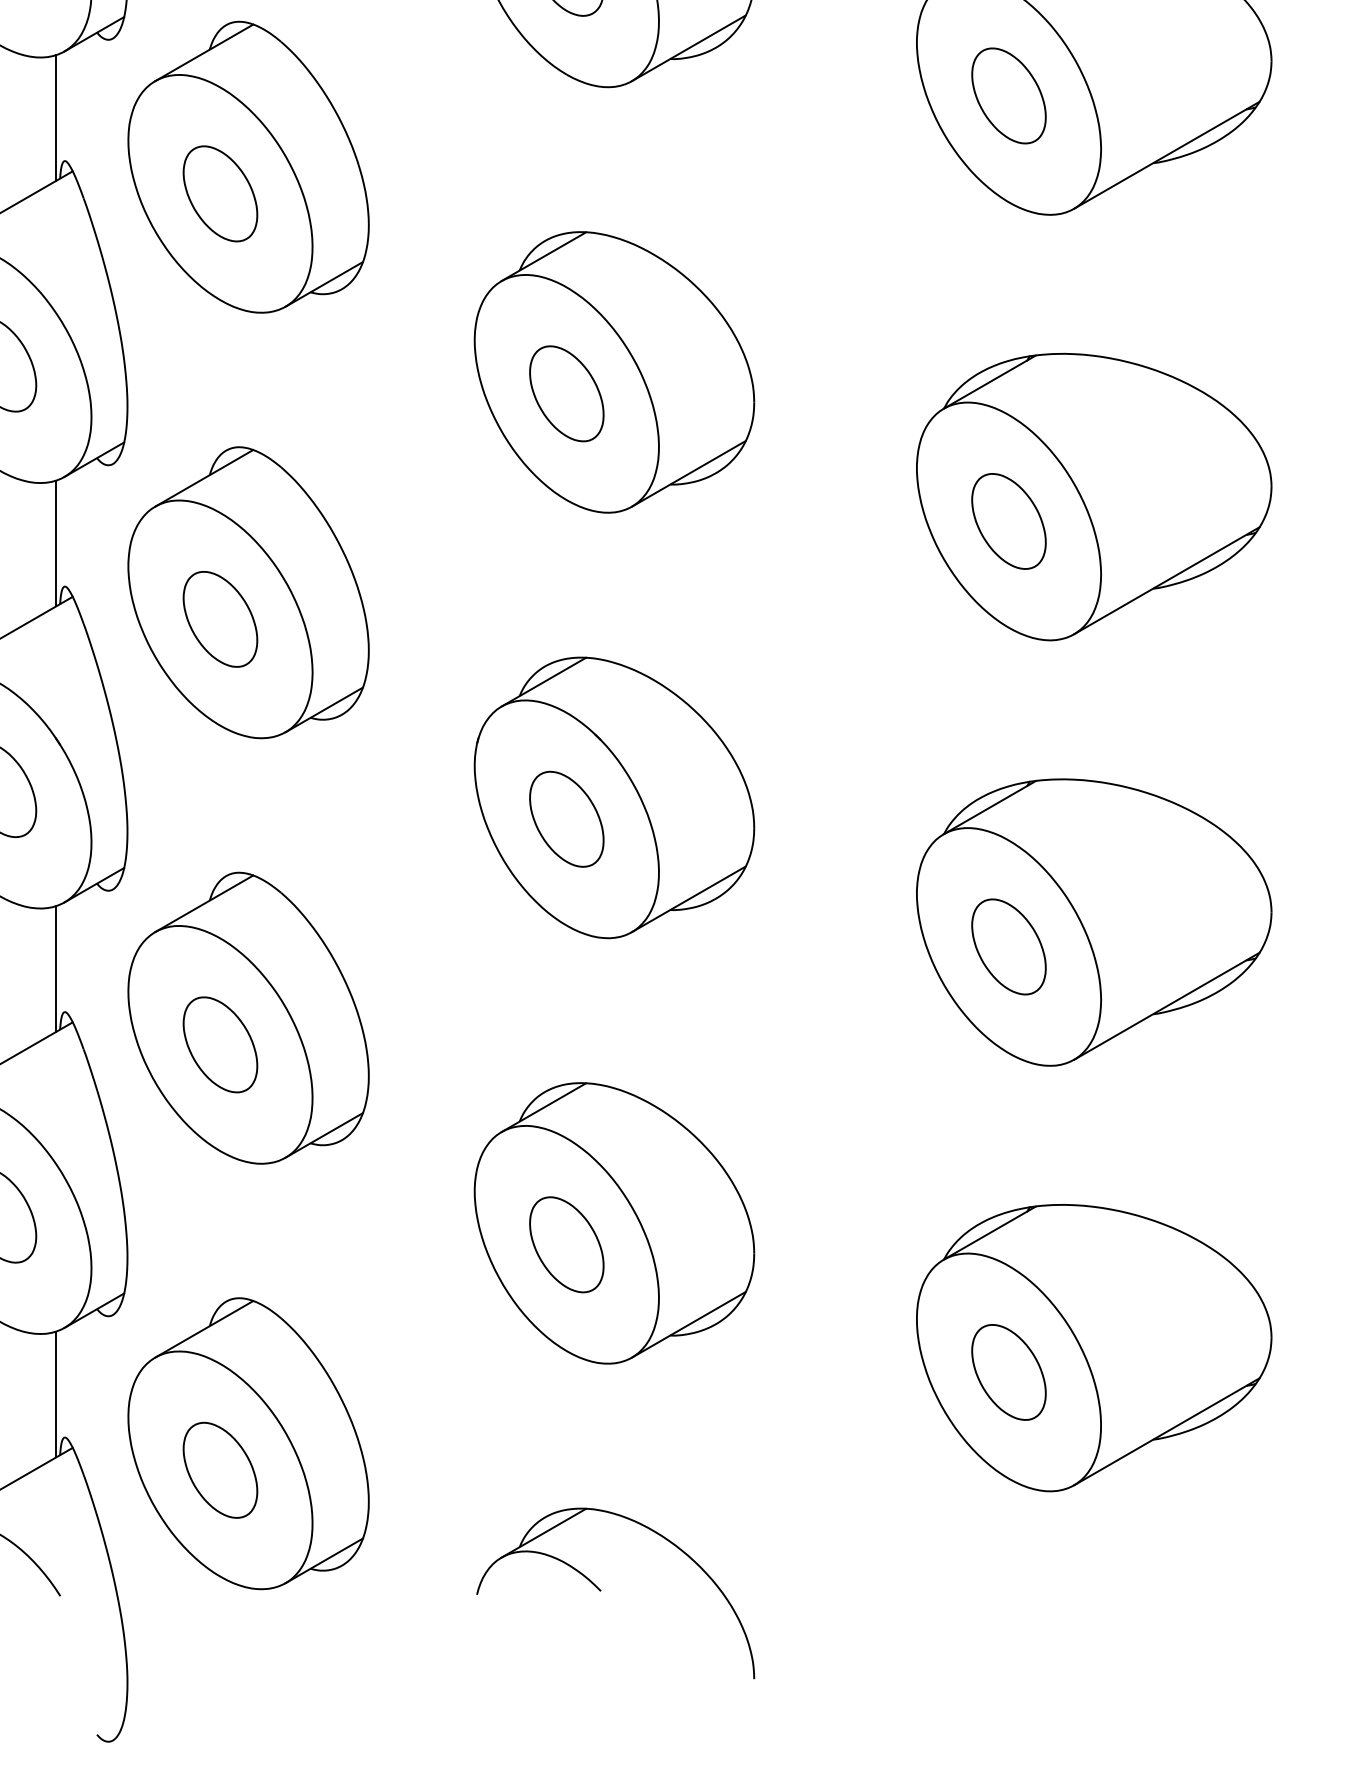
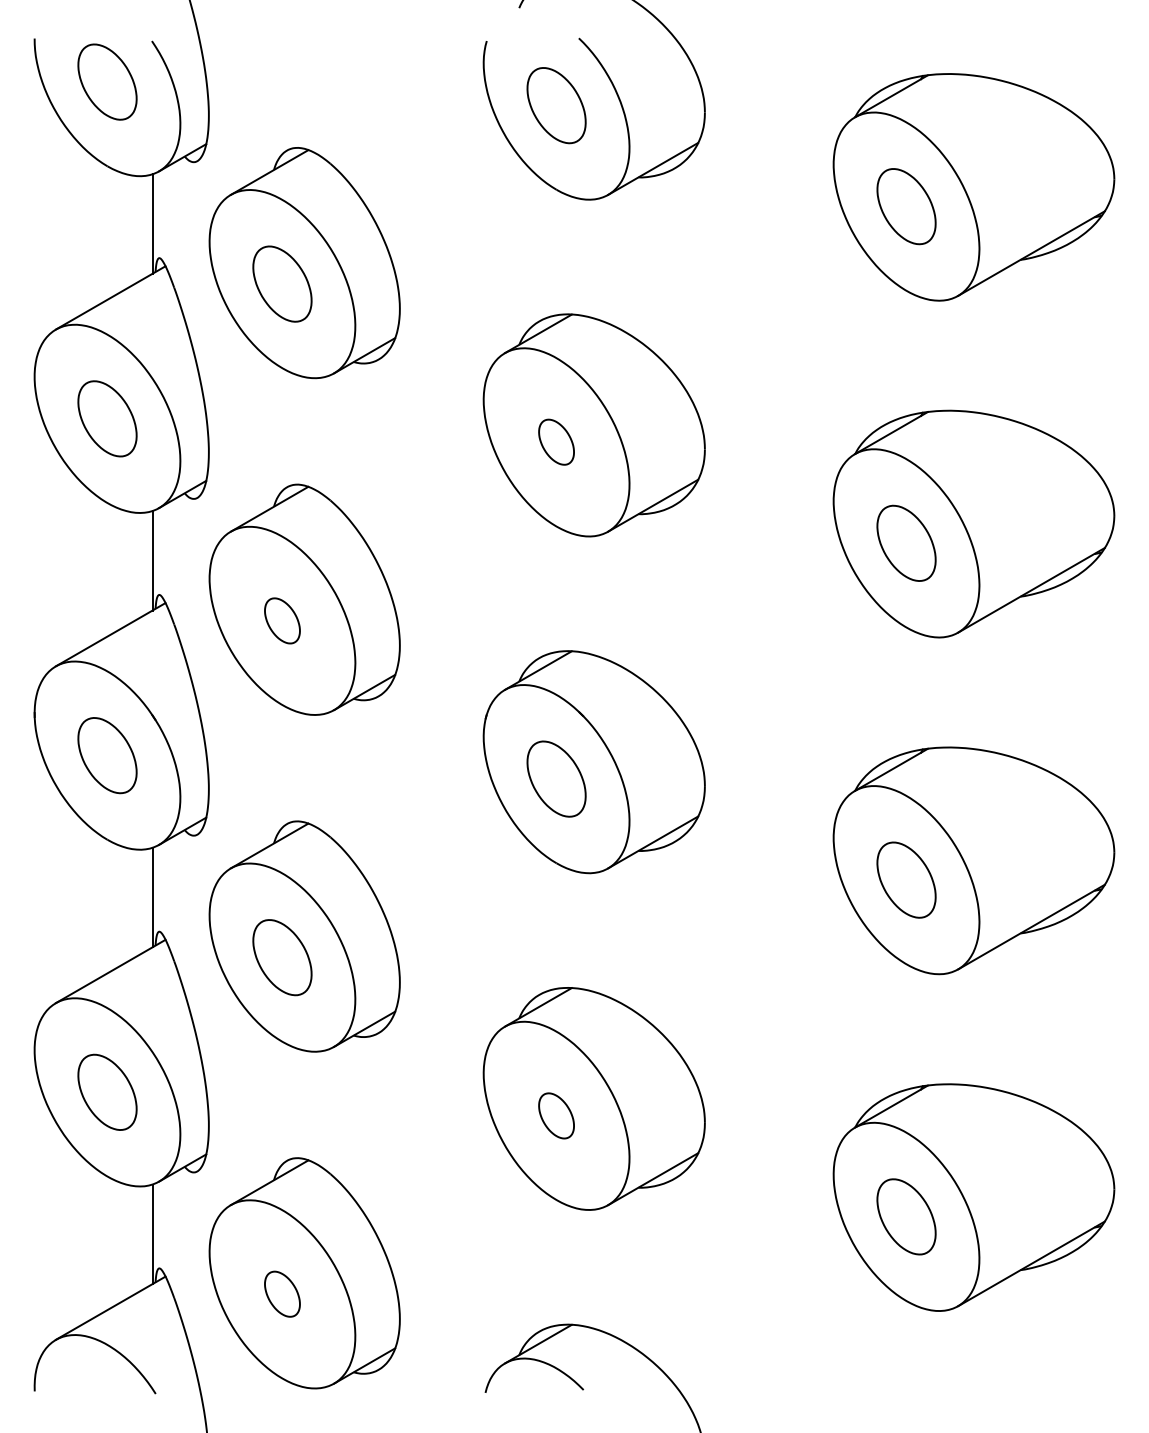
part: (566, 392) -> (556, 441), size x0.6
part: (220, 618) -> (282, 620), size x0.6
part: (566, 1244) -> (556, 1115), size x0.6
part: (220, 1469) -> (282, 1293), size x0.6

